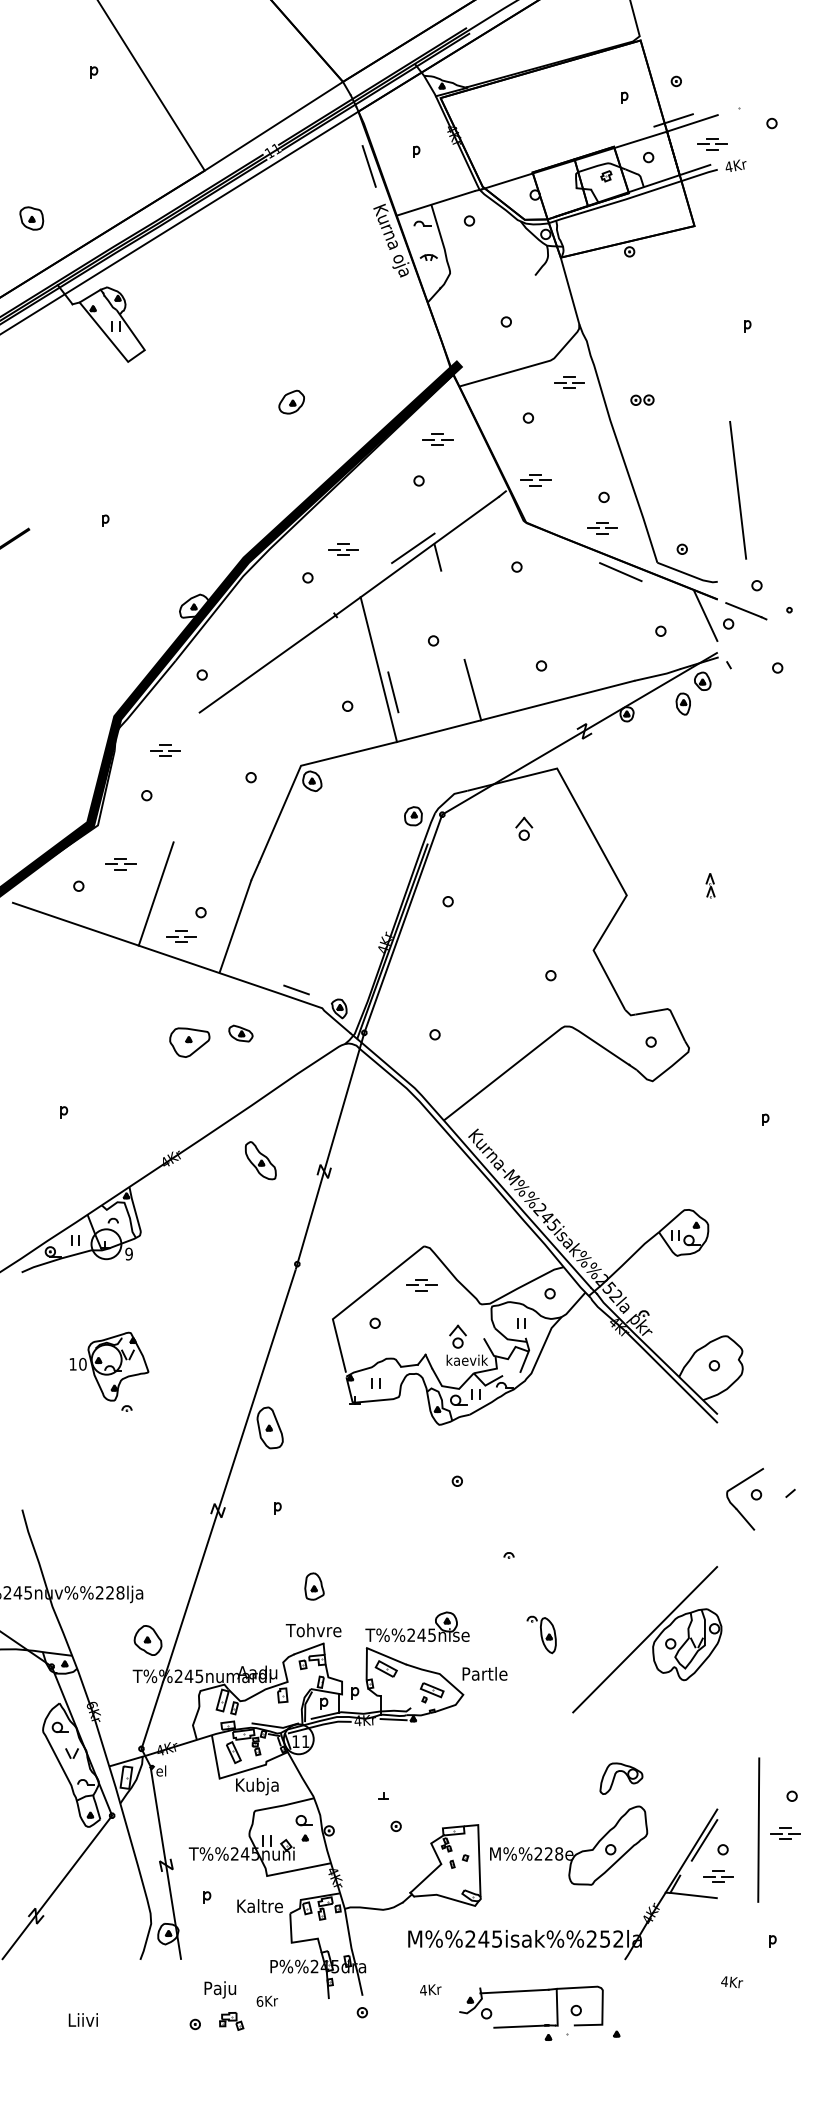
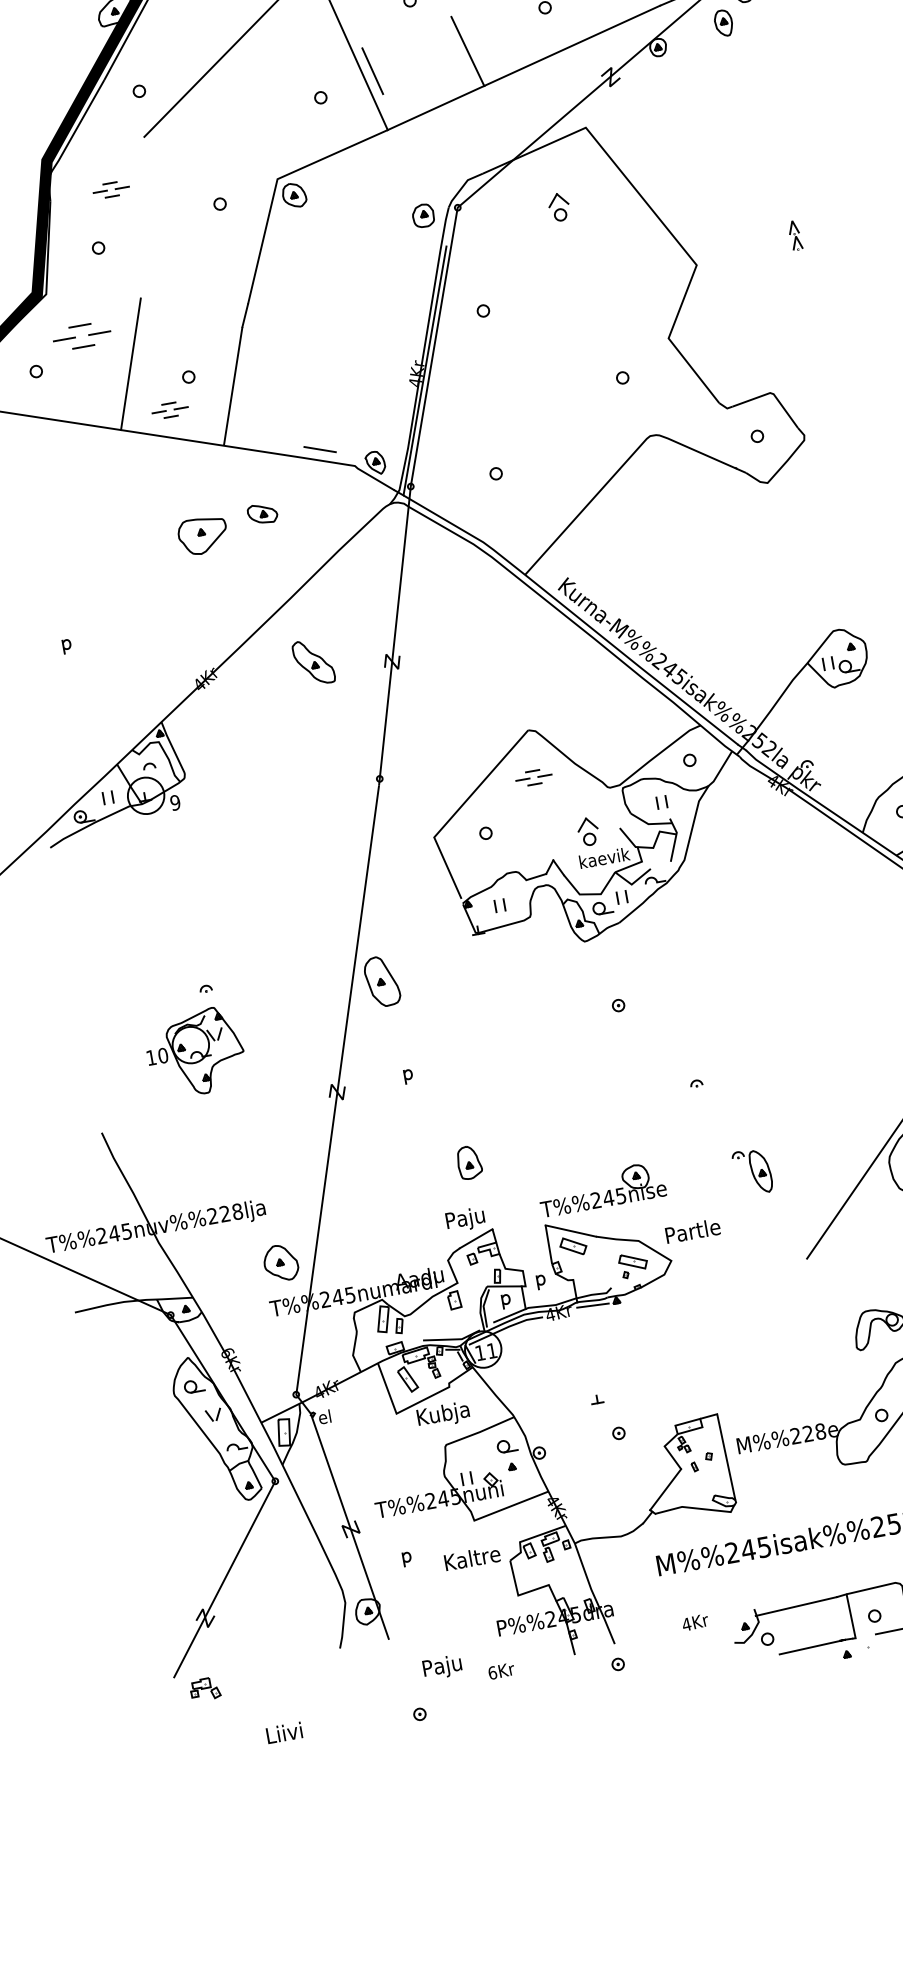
part: (120, 864) -> (81, 336), size x1.6
part: (109, 1366) -> (195, 1052), moved
text: (313, 1632) -> (478, 1218), Tohvre -> Paju
part: (231, 2021) -> (204, 1689), moved

